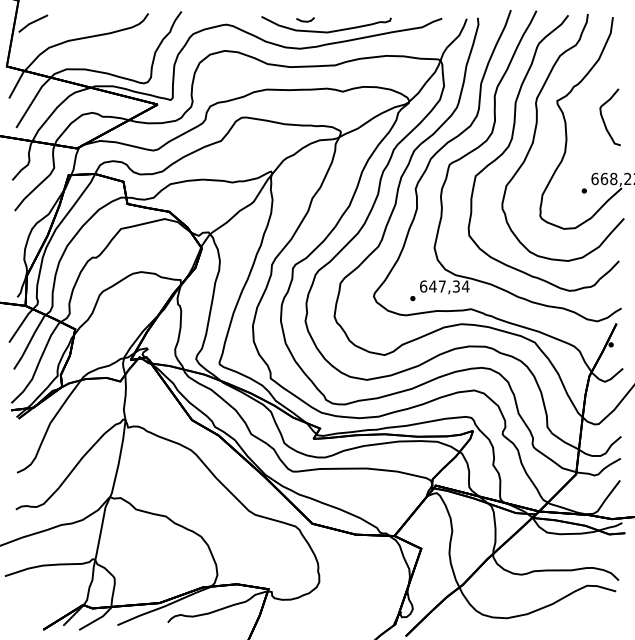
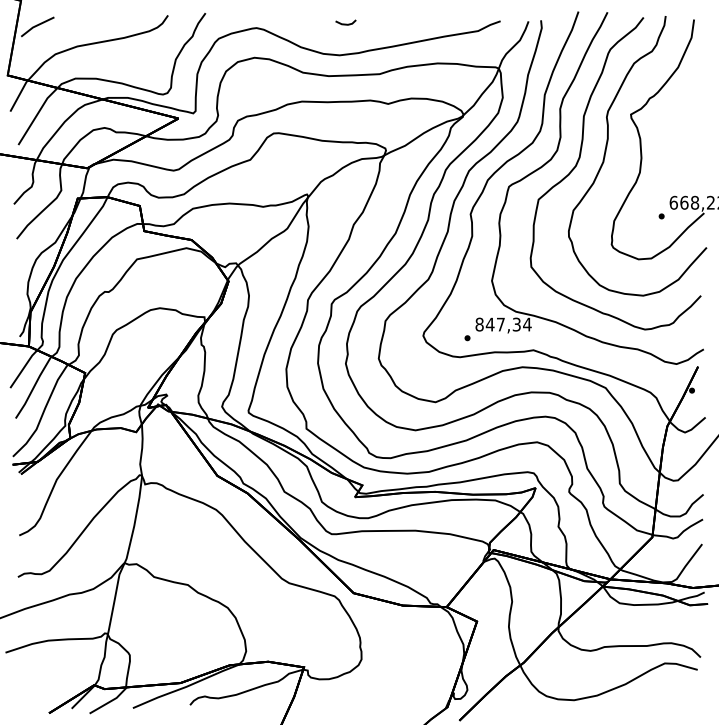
curve: (325, 31) -> (368, 35), removed
curve: (604, 120) -> (684, 136), removed
text: (423, 286) -> (479, 324), 647,34 -> 847,34

